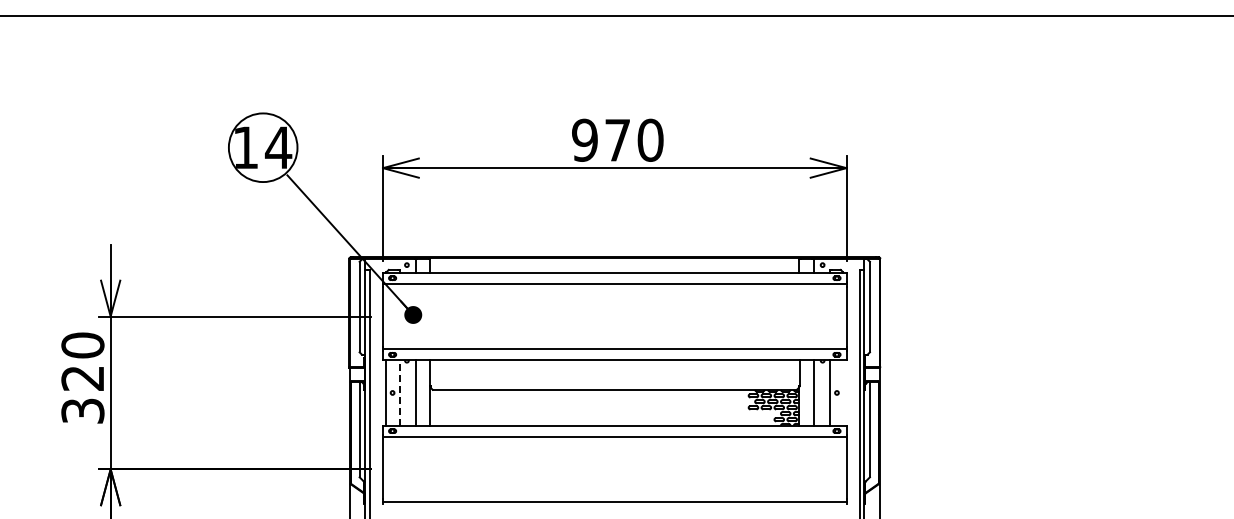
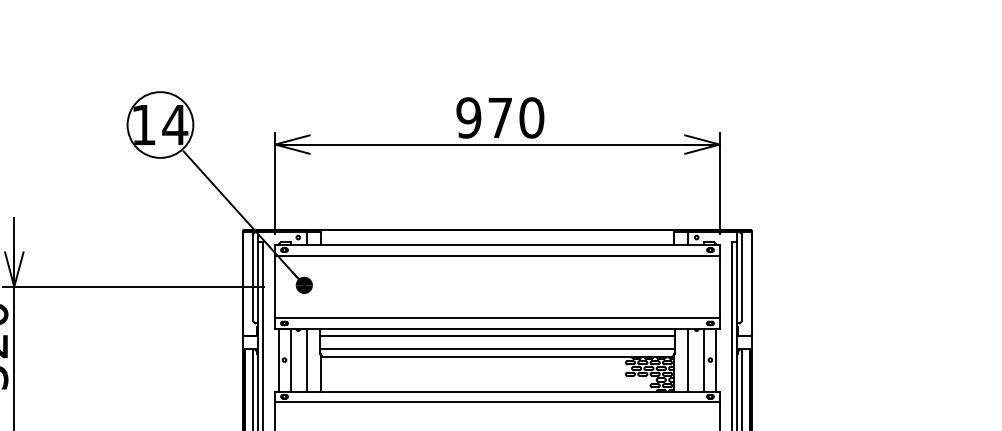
line: (614, 367) -> (497, 335), added
line: (614, 381) -> (497, 349), added
line: (399, 392) -> (291, 359), dashed -> solid
line: (843, 392) -> (716, 359), added

